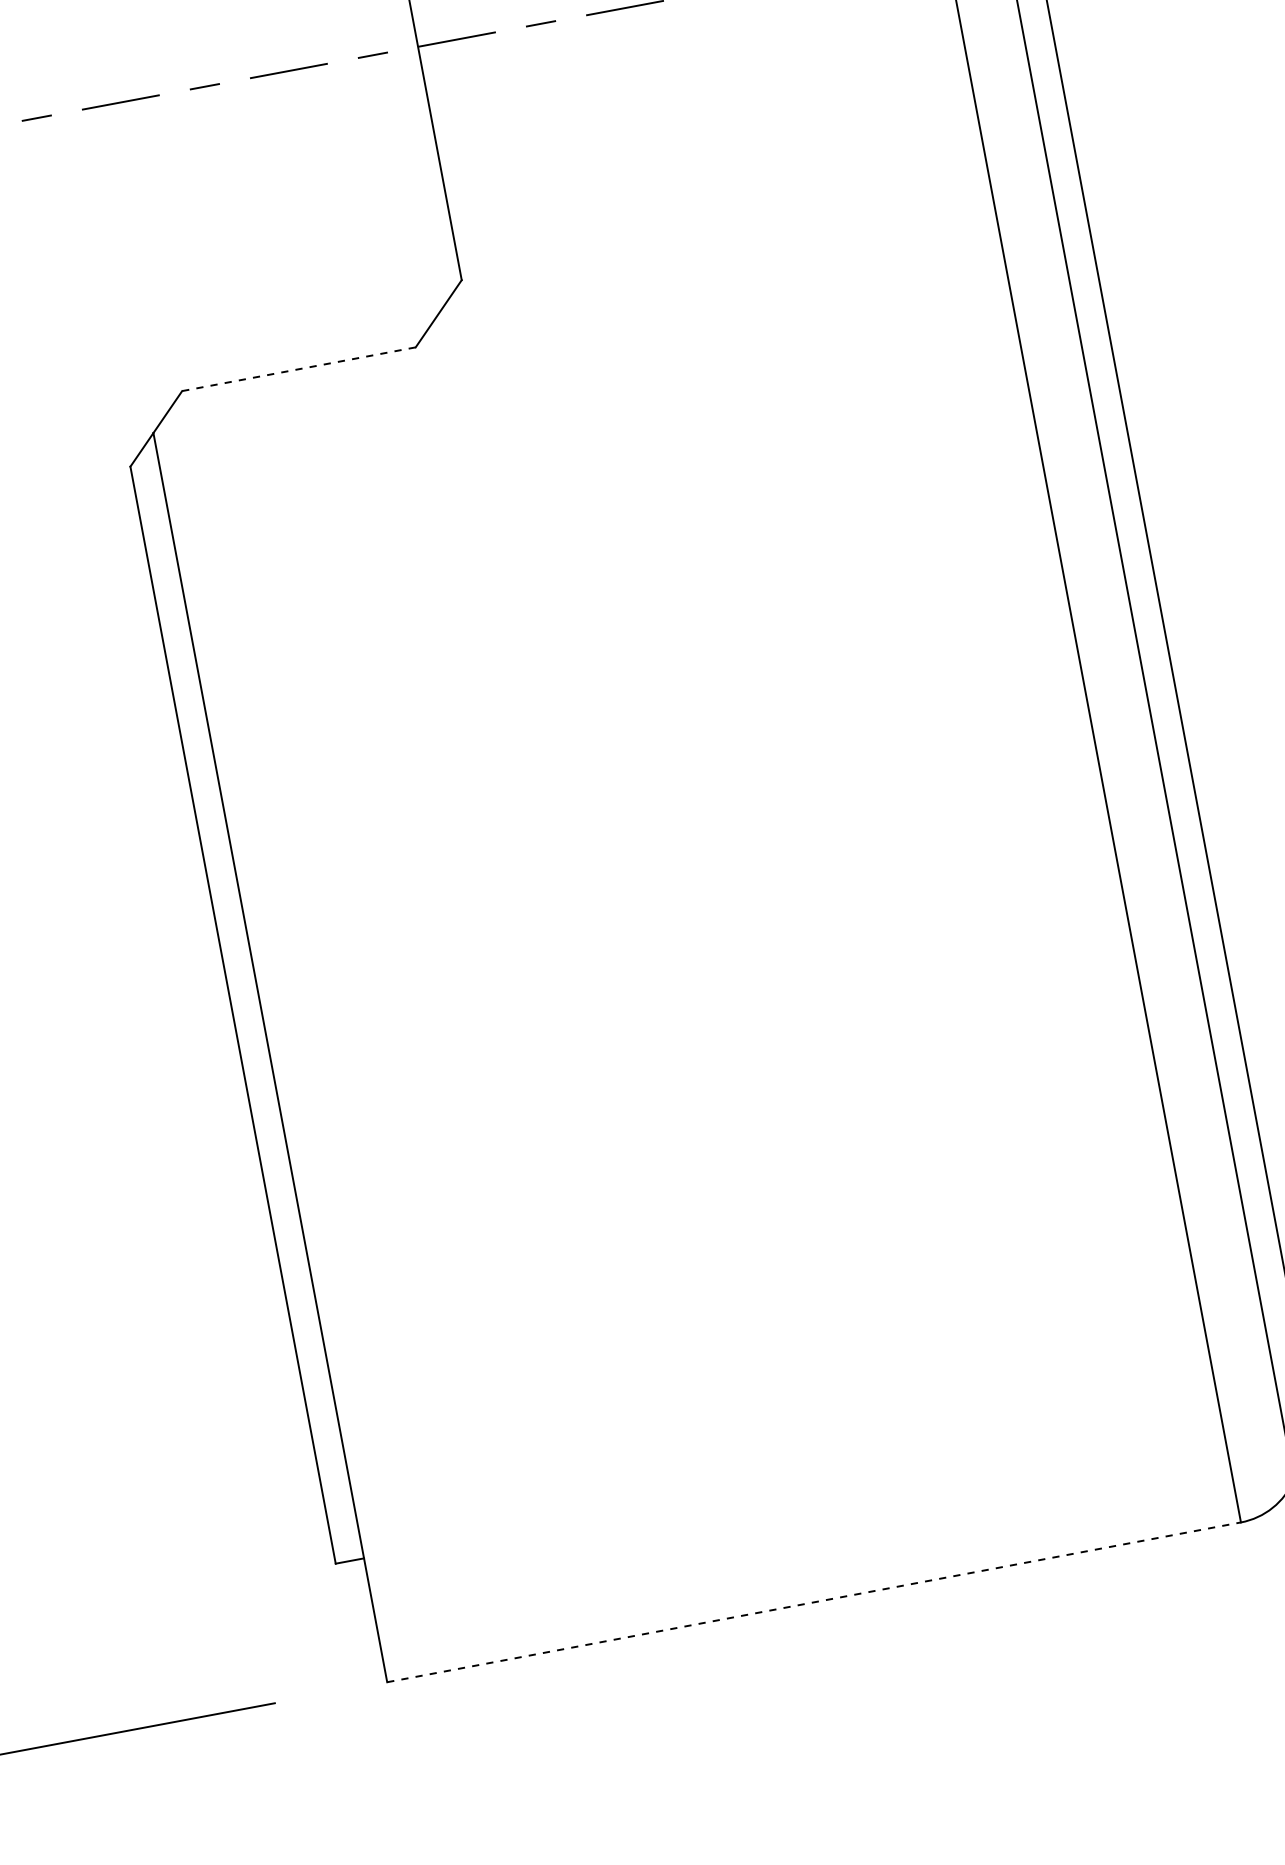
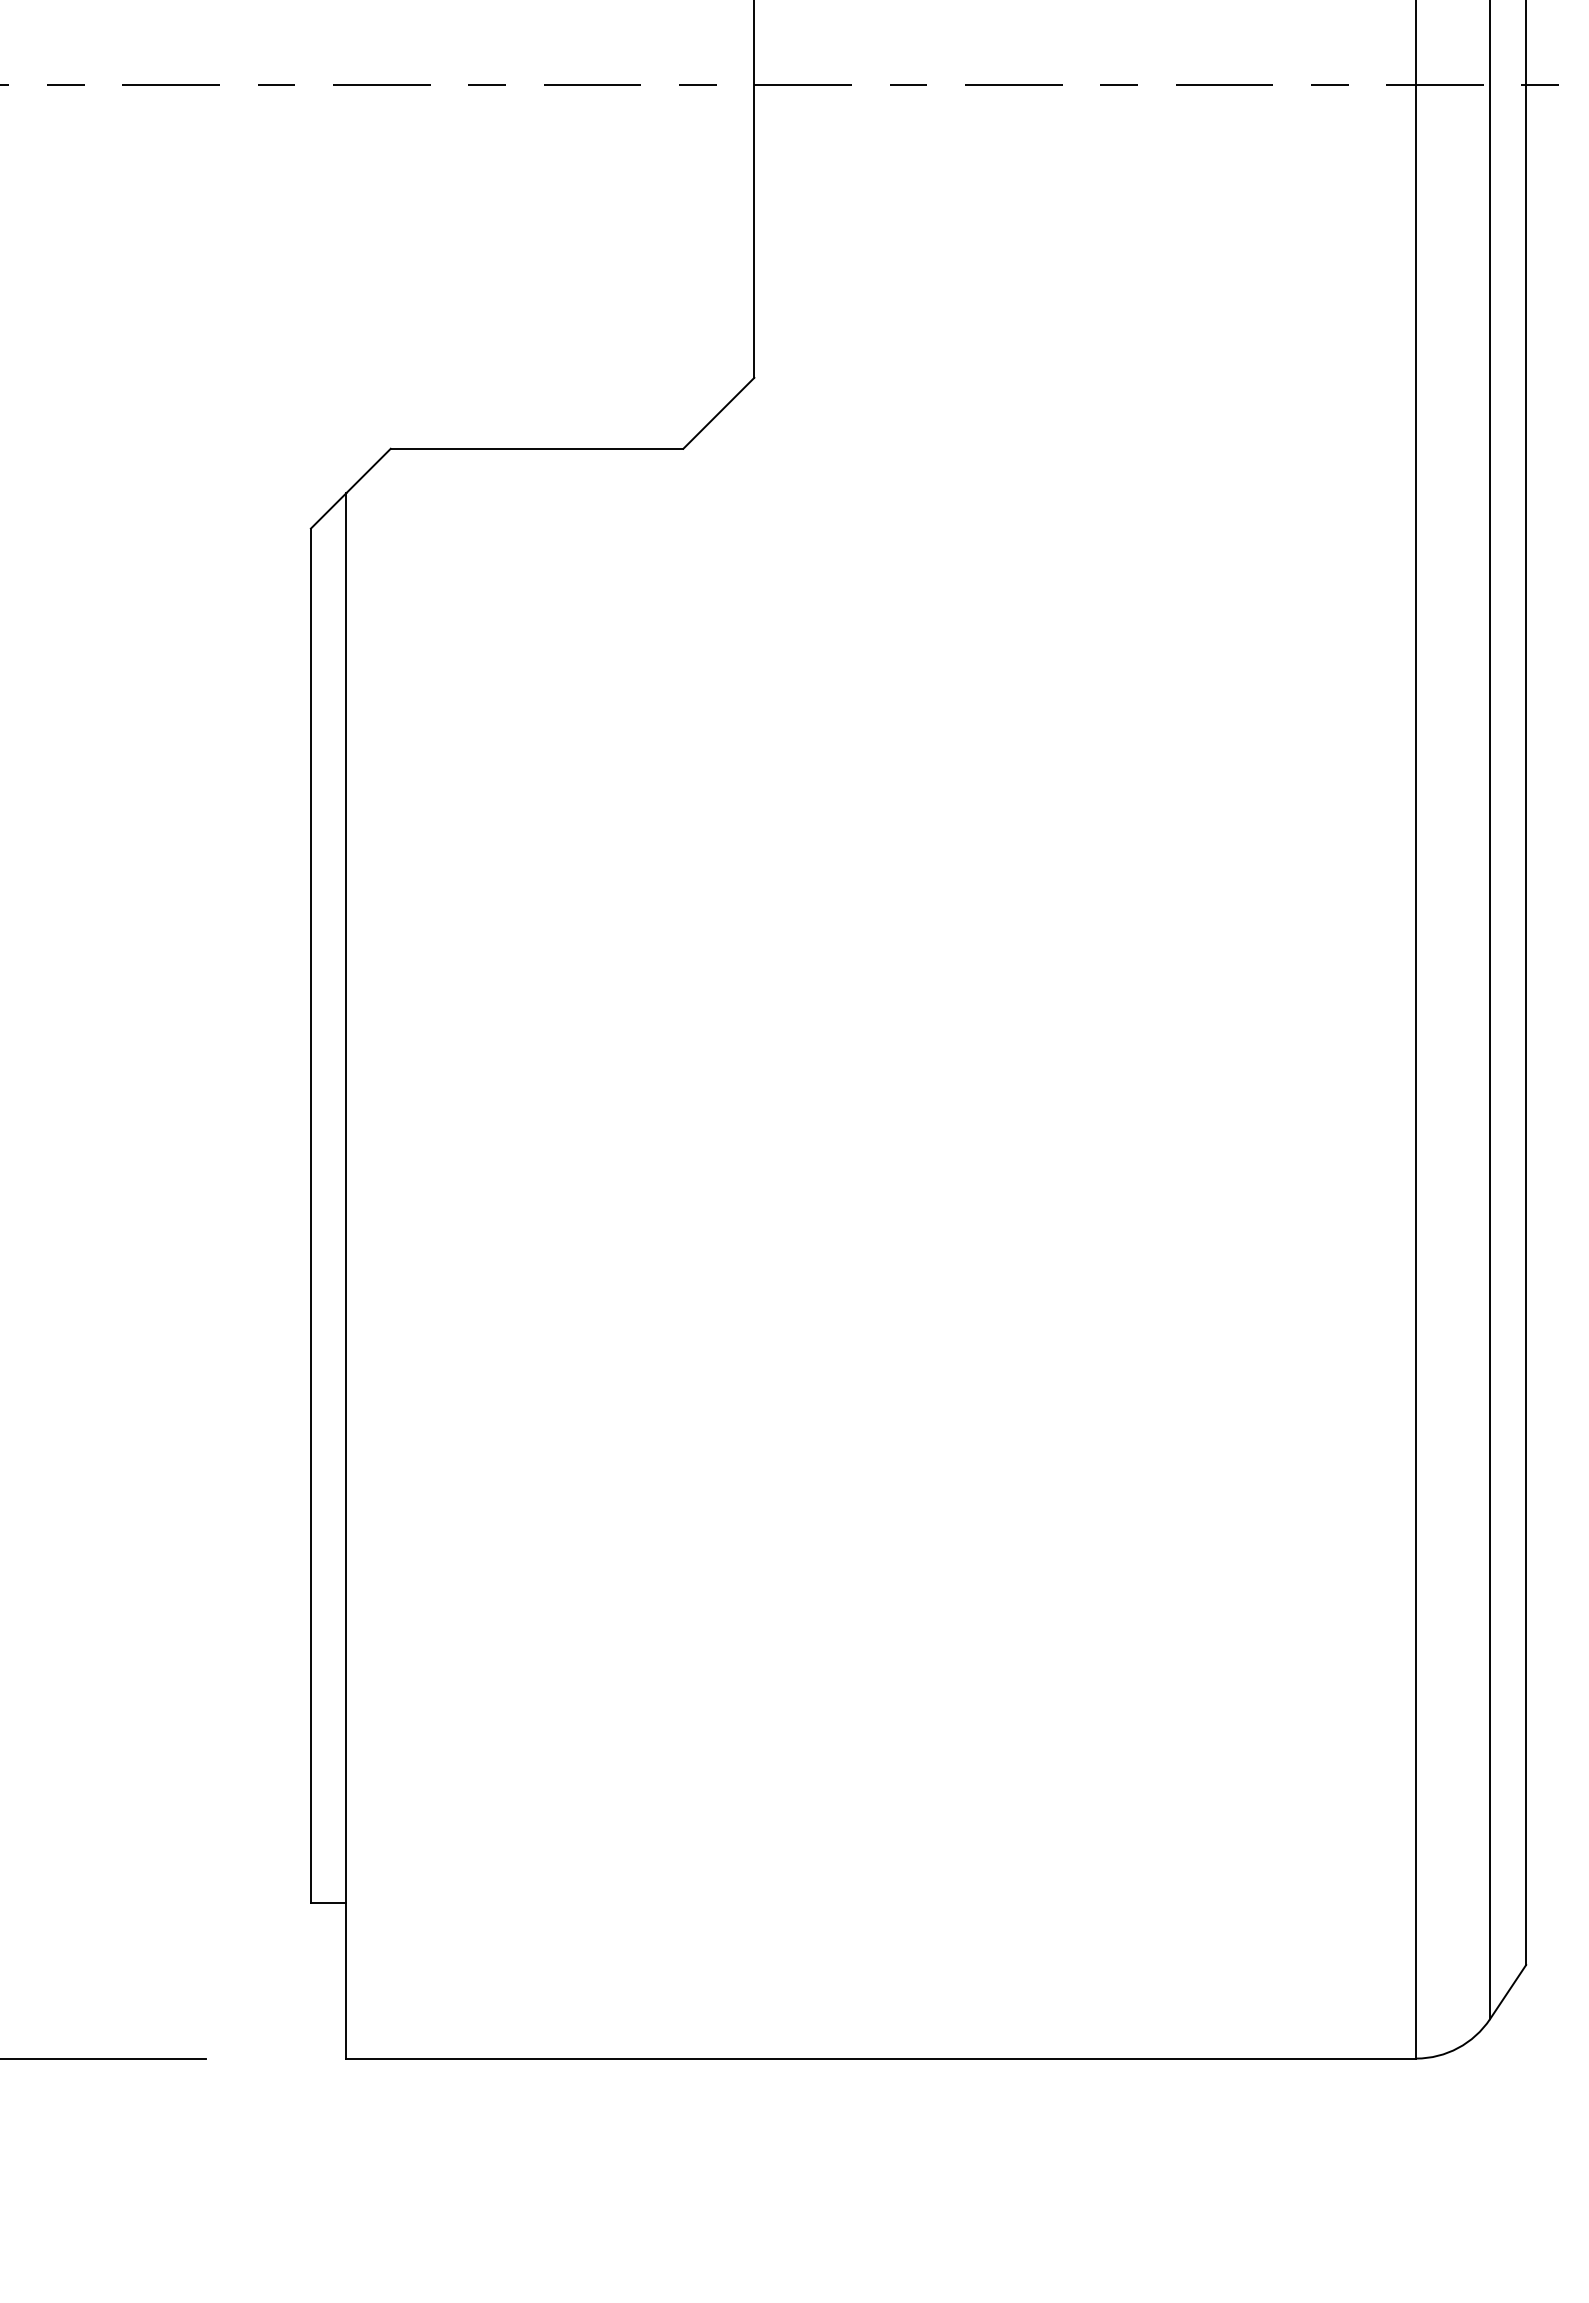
line: (299, 368) -> (537, 448), dashed -> solid
line: (814, 1602) -> (881, 2058), dashed -> solid

